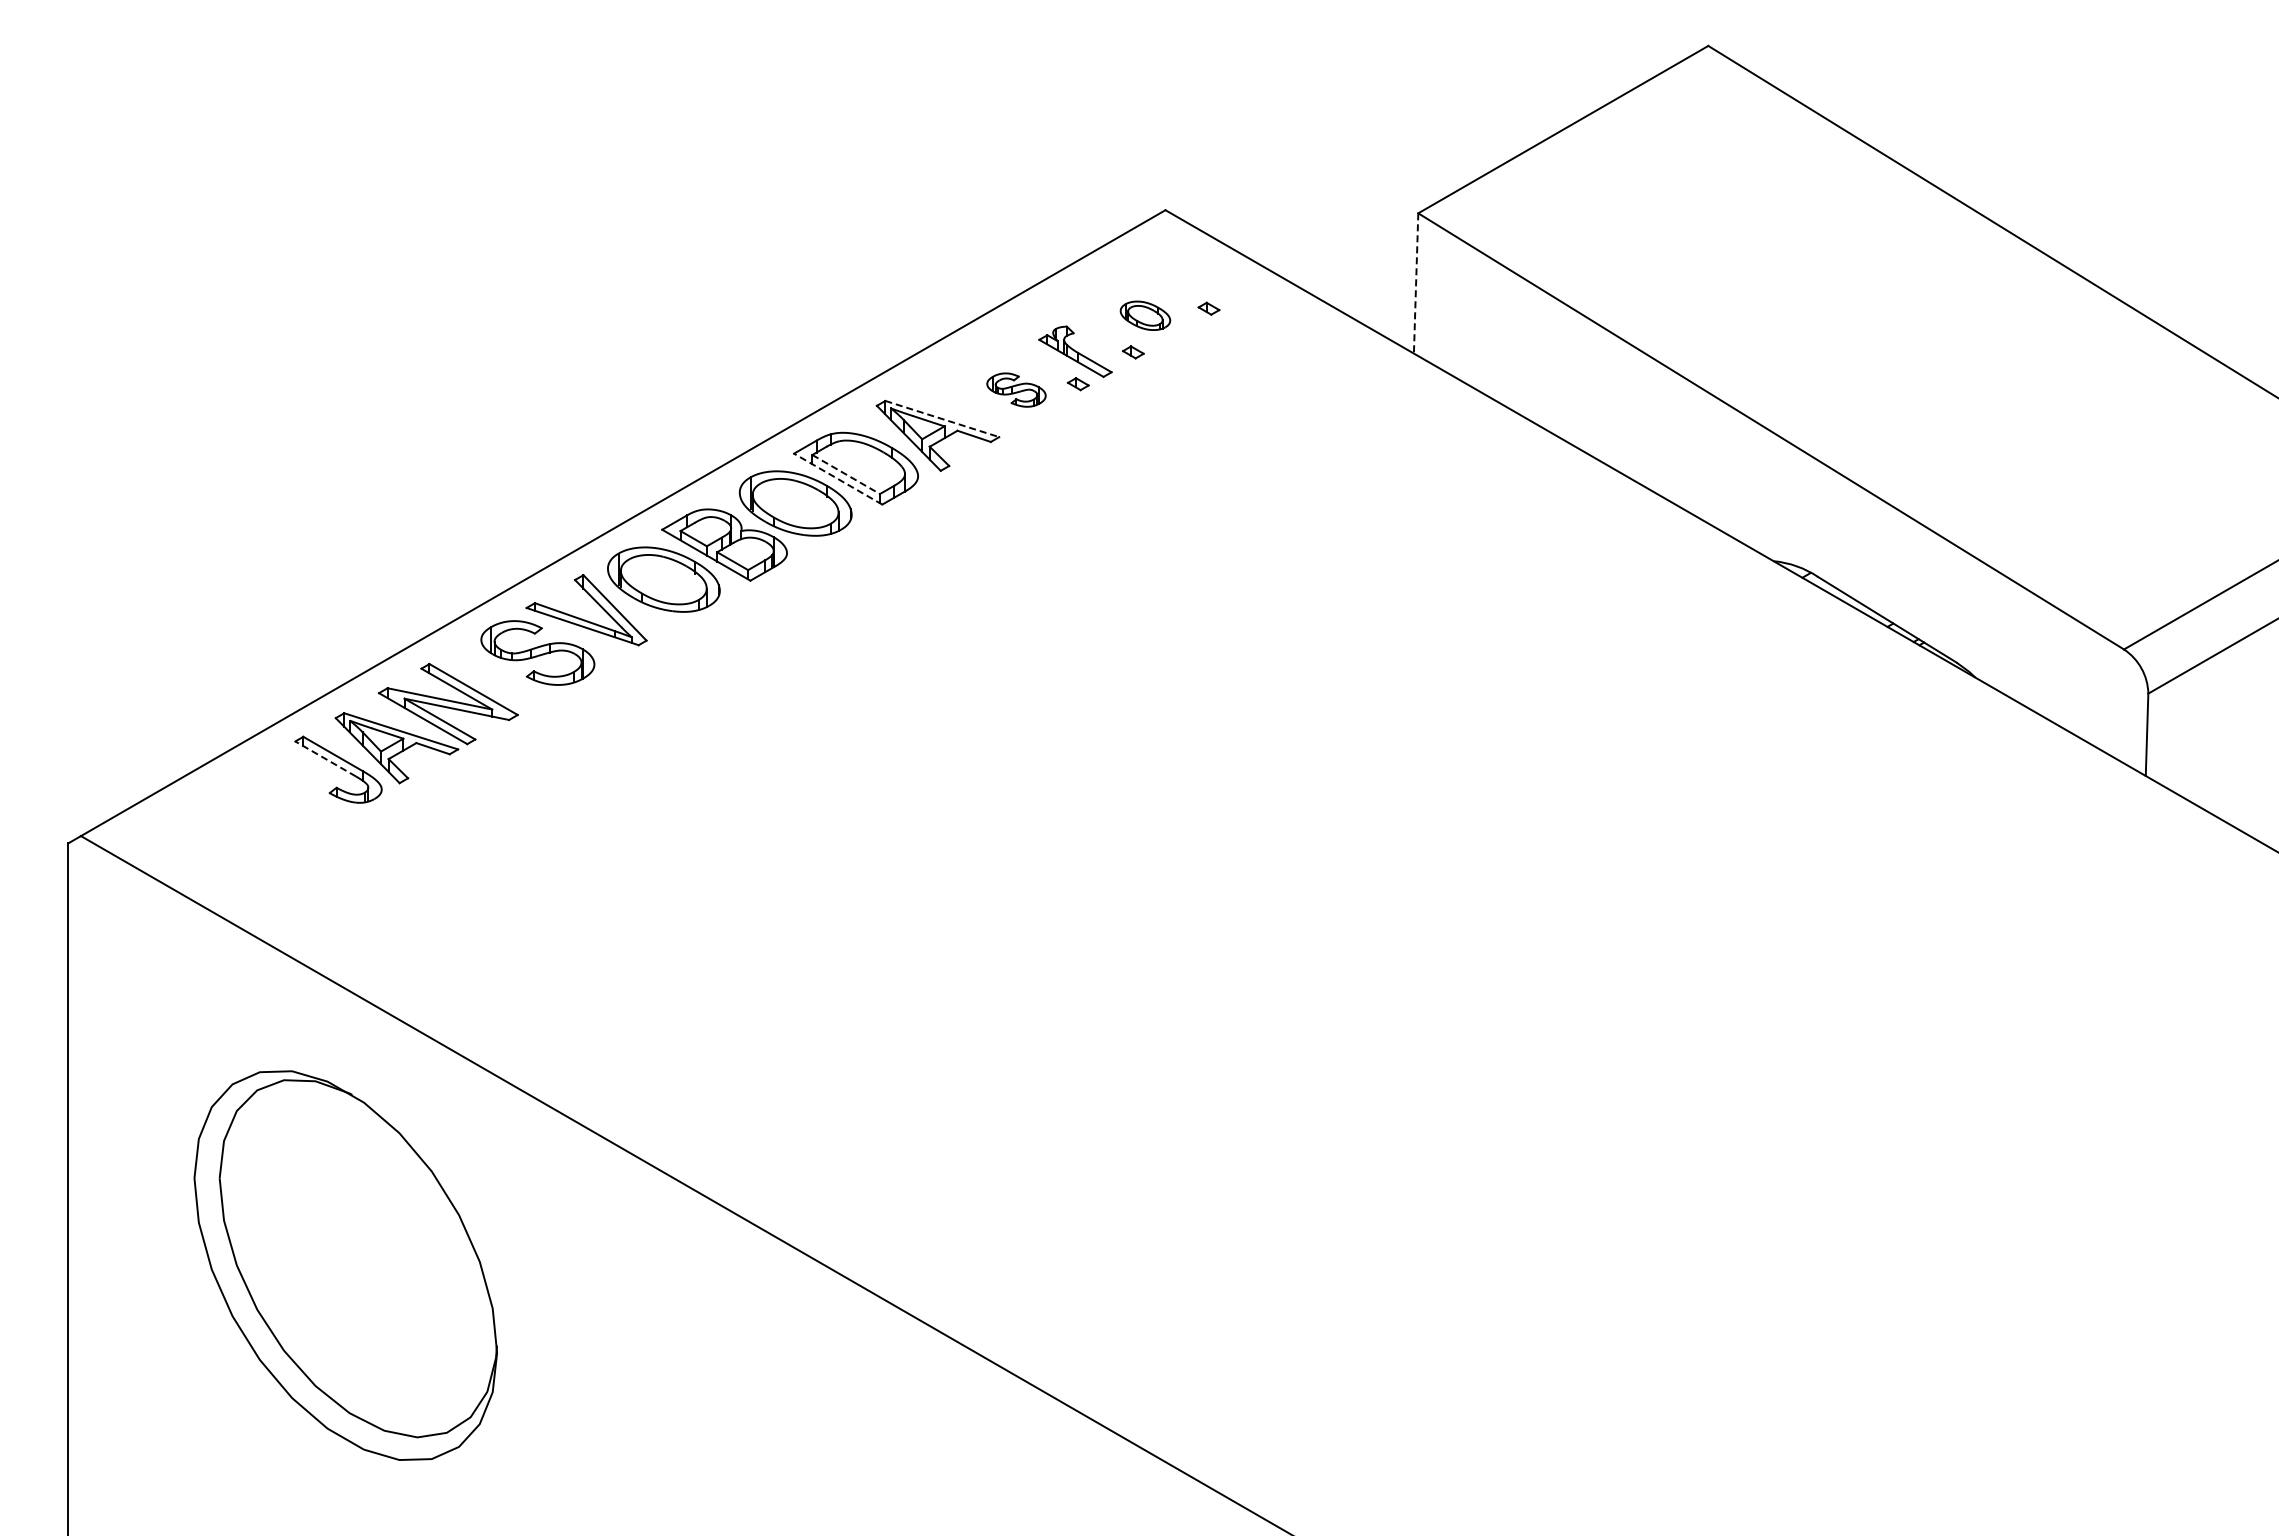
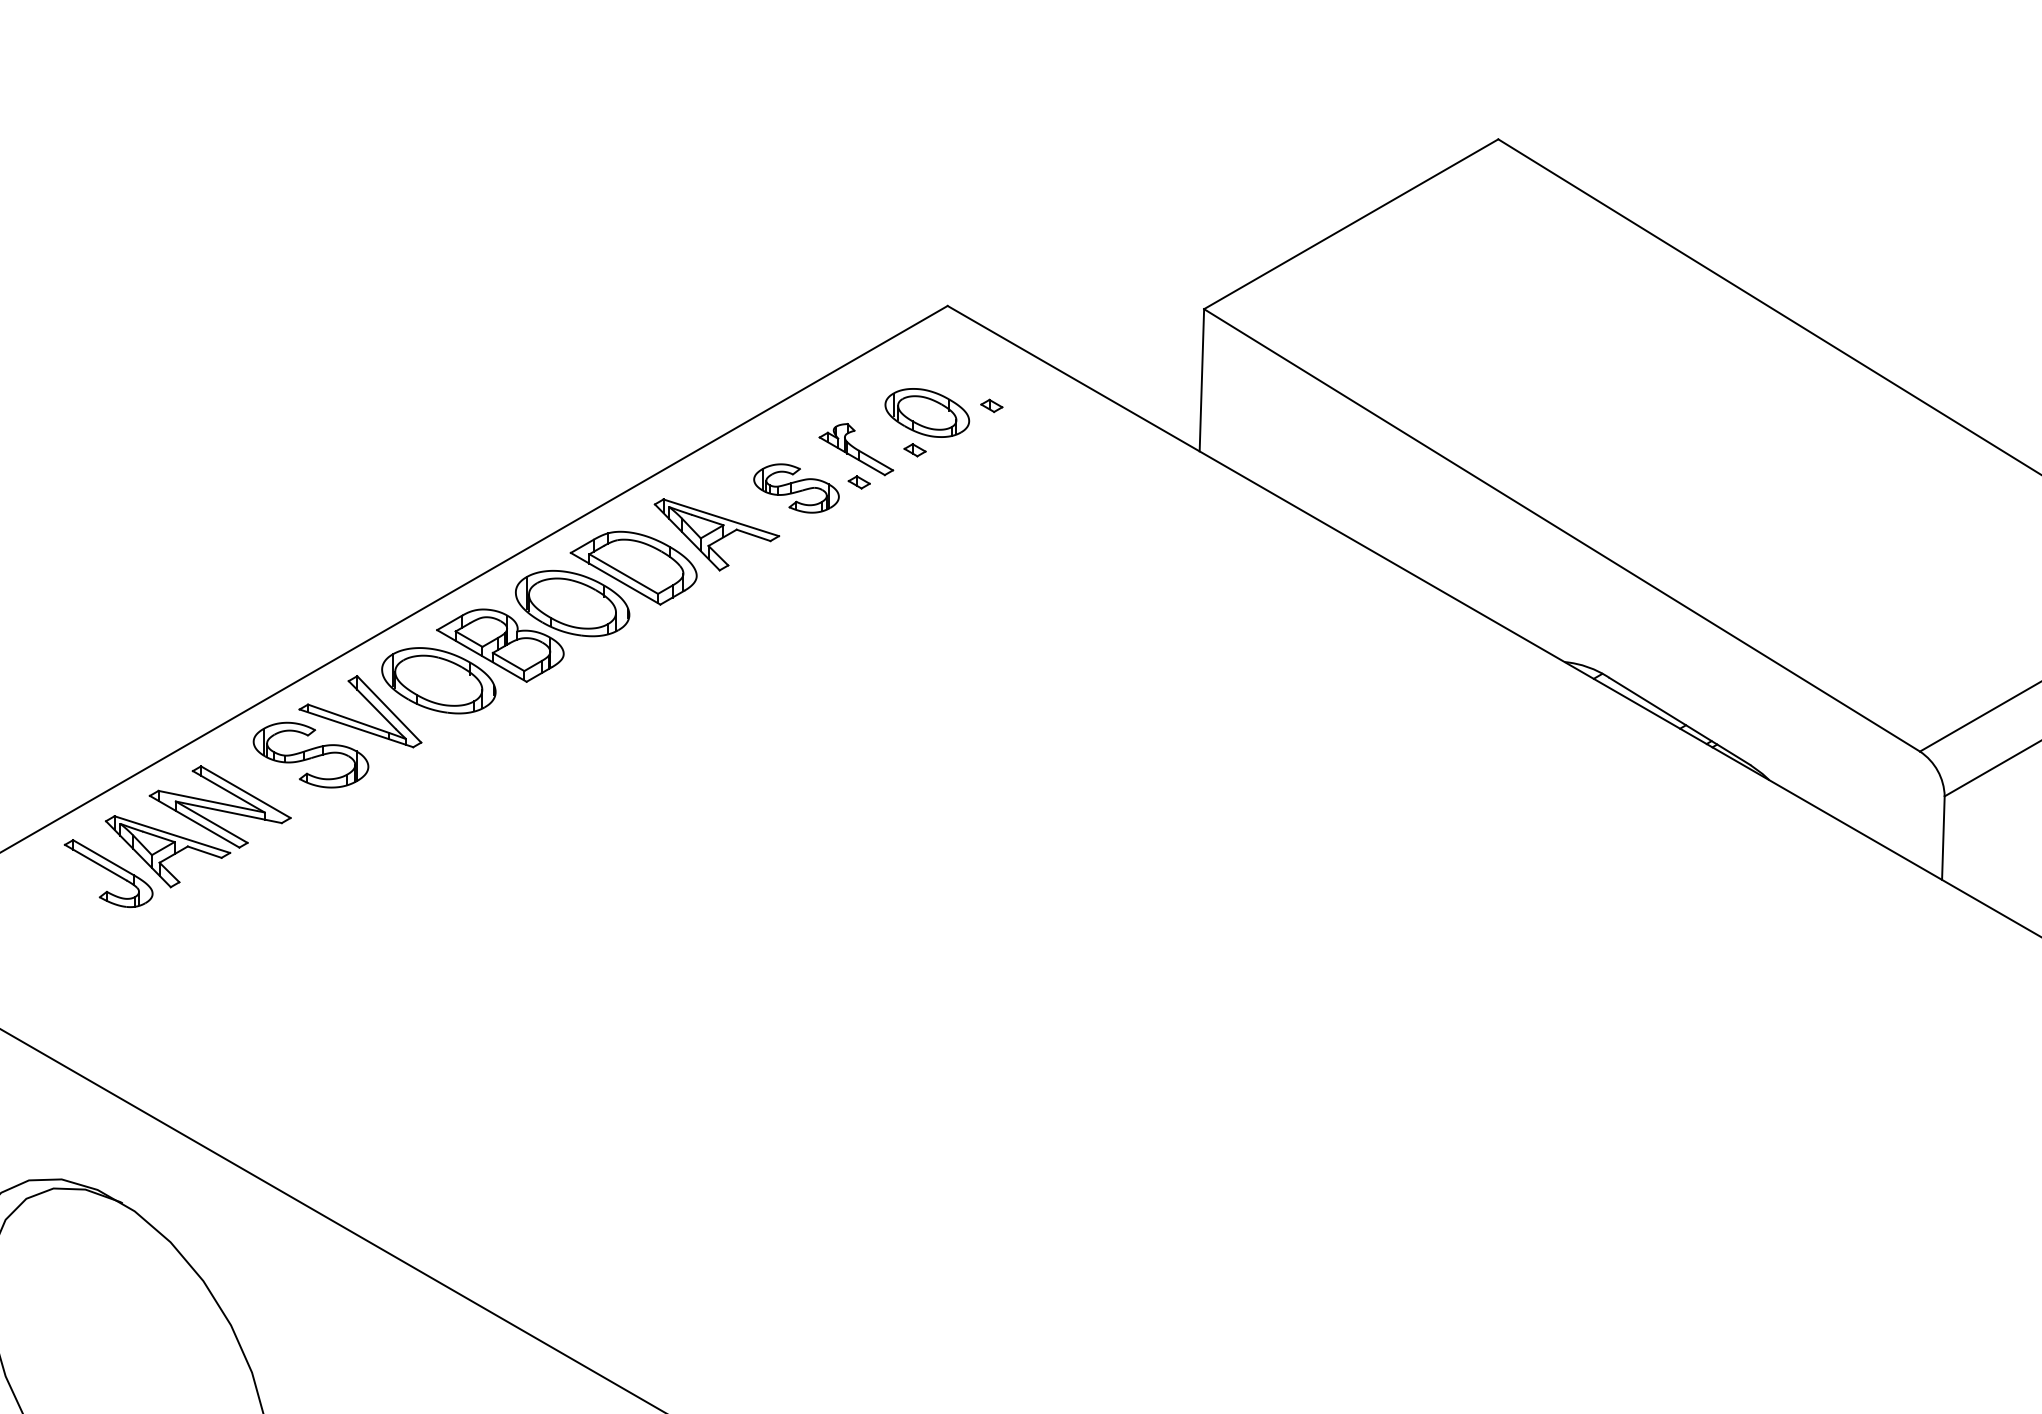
line: (1416, 283) -> (1202, 380), dashed -> solid
part: (1145, 315) -> (927, 412), size x1.67
part: (1016, 389) -> (796, 487), size x1.43
line: (942, 419) -> (721, 518), dashed -> solid
line: (846, 474) -> (624, 574), dashed -> solid
line: (838, 479) -> (615, 579), dashed -> solid
line: (325, 758) -> (95, 862), dashed -> solid

